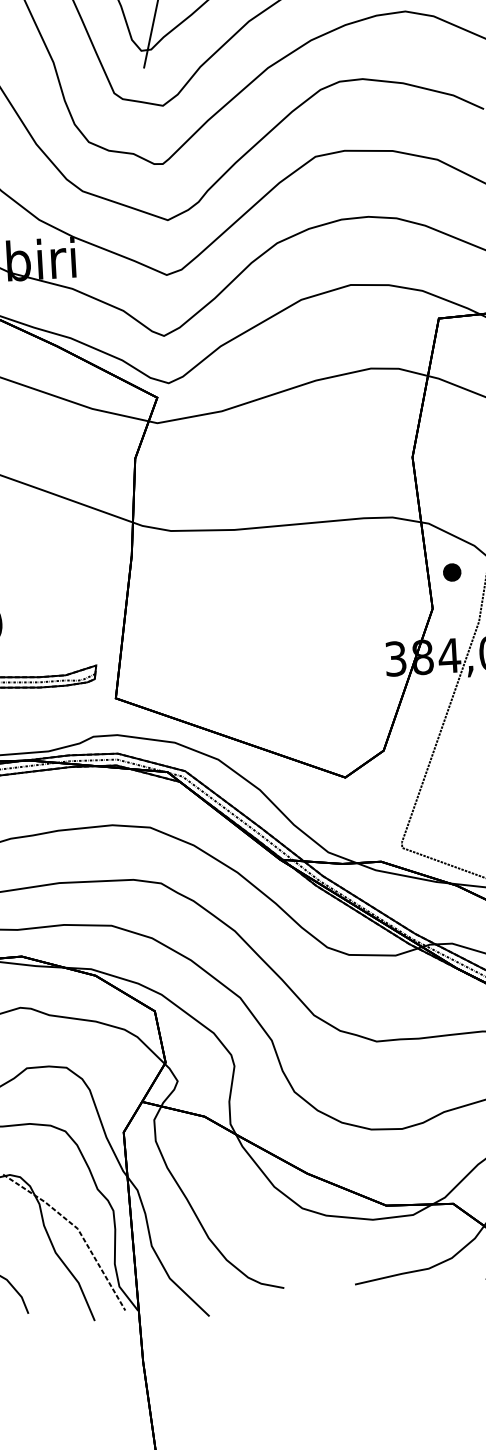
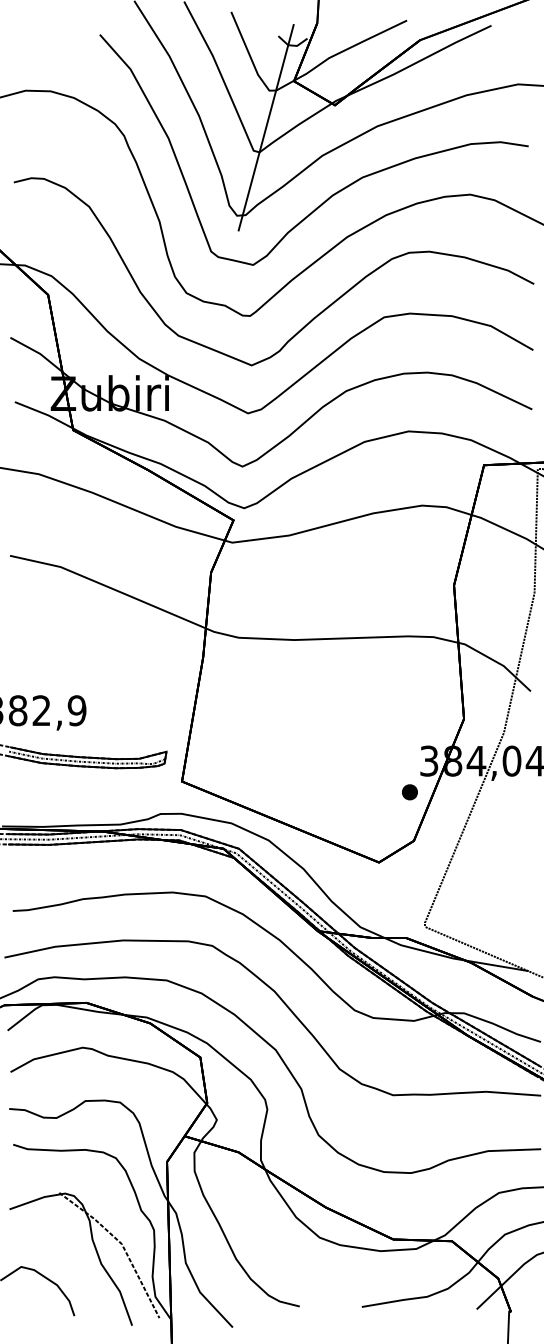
part: (451, 572) -> (409, 792), moved

